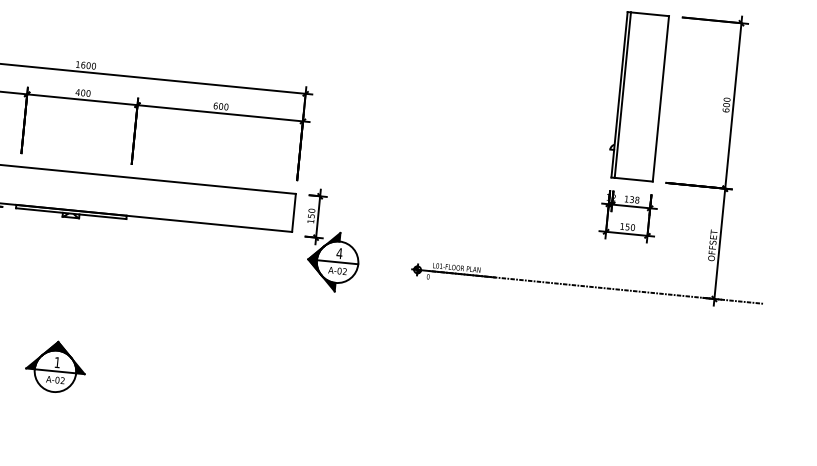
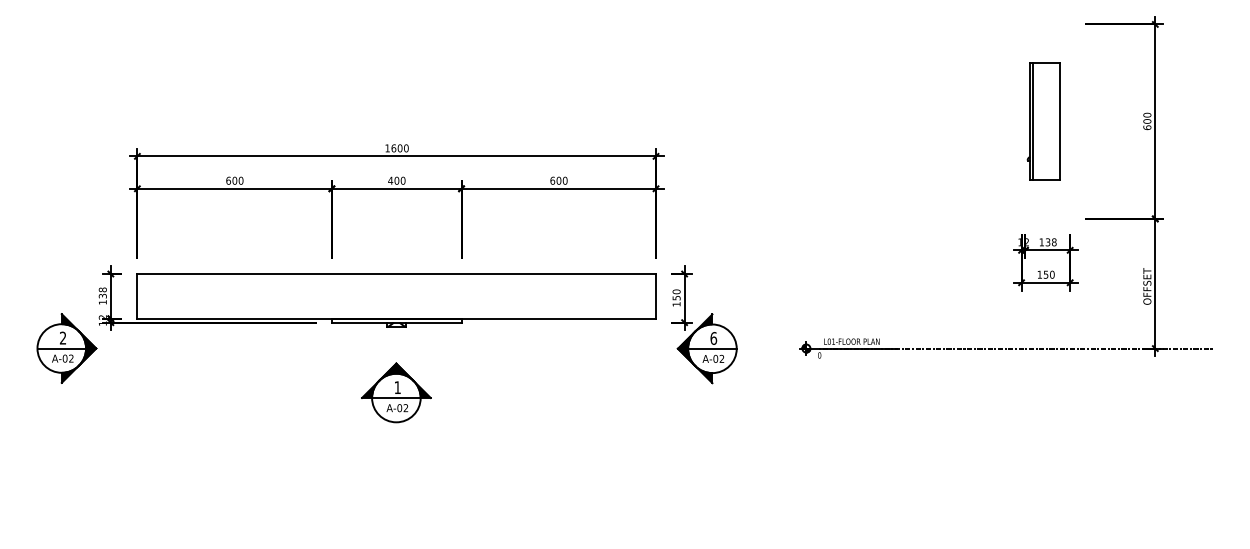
part: (638, 96) -> (1043, 121), size x0.6
text: (339, 253) -> (713, 338), 4 -> 6
part: (56, 366) -> (396, 392), moved

